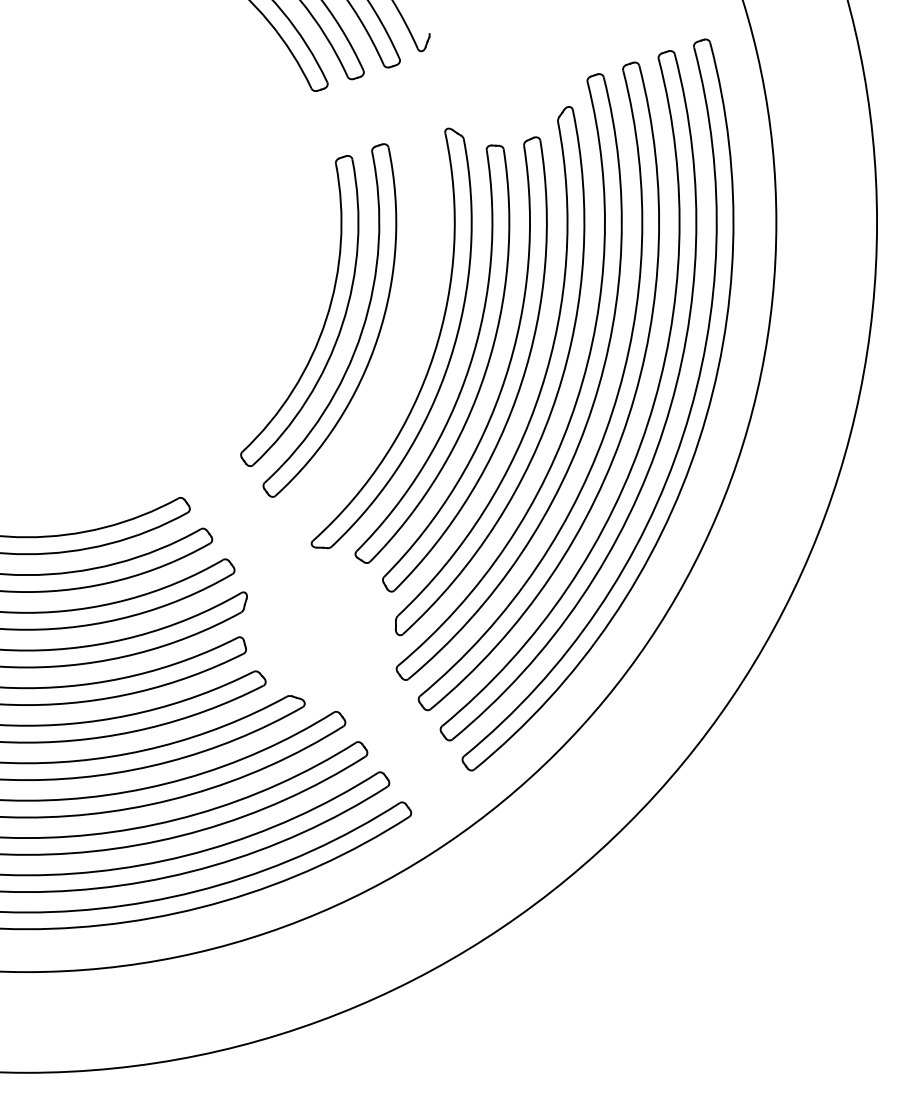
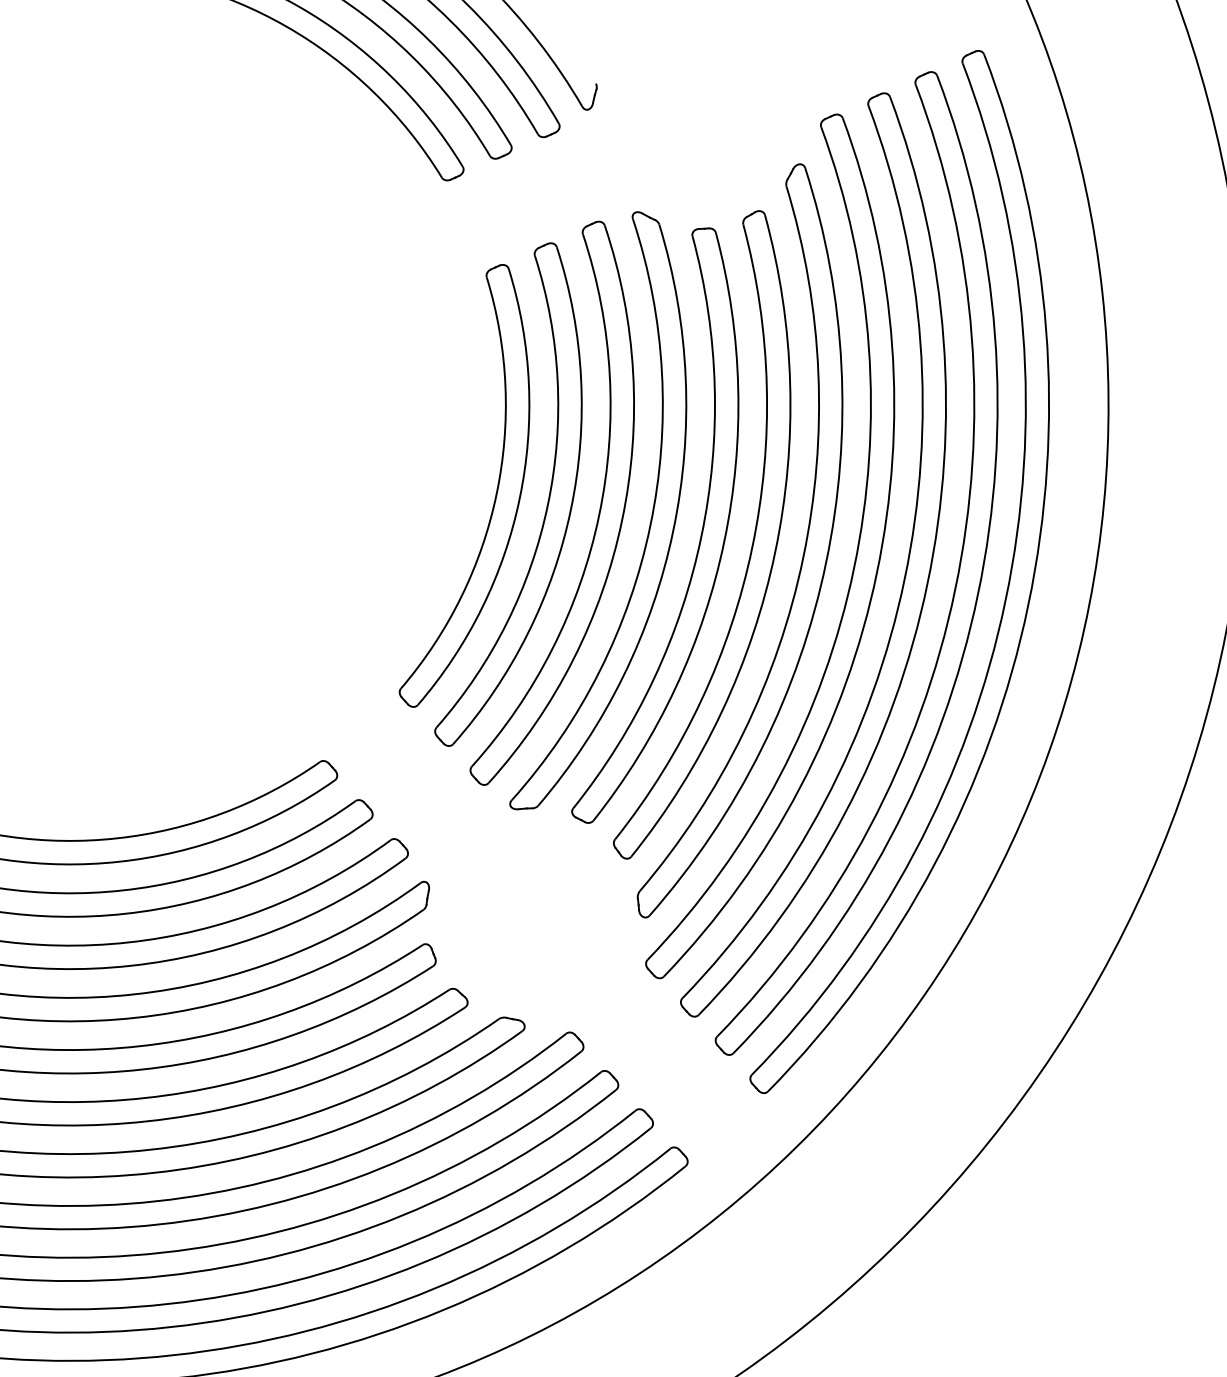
part: (397, 340) -> (598, 511), added

